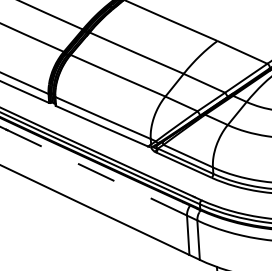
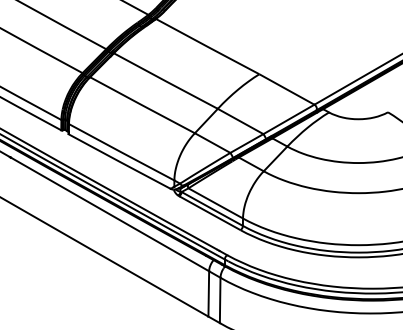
line: (96, 172) -> (109, 214), dashed -> solid

